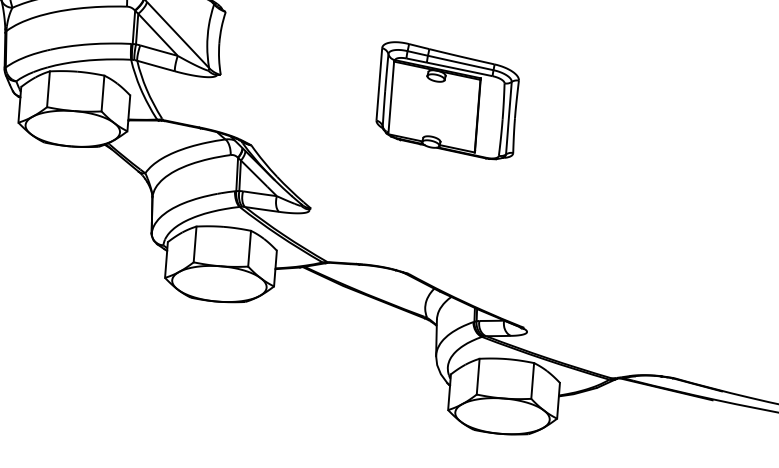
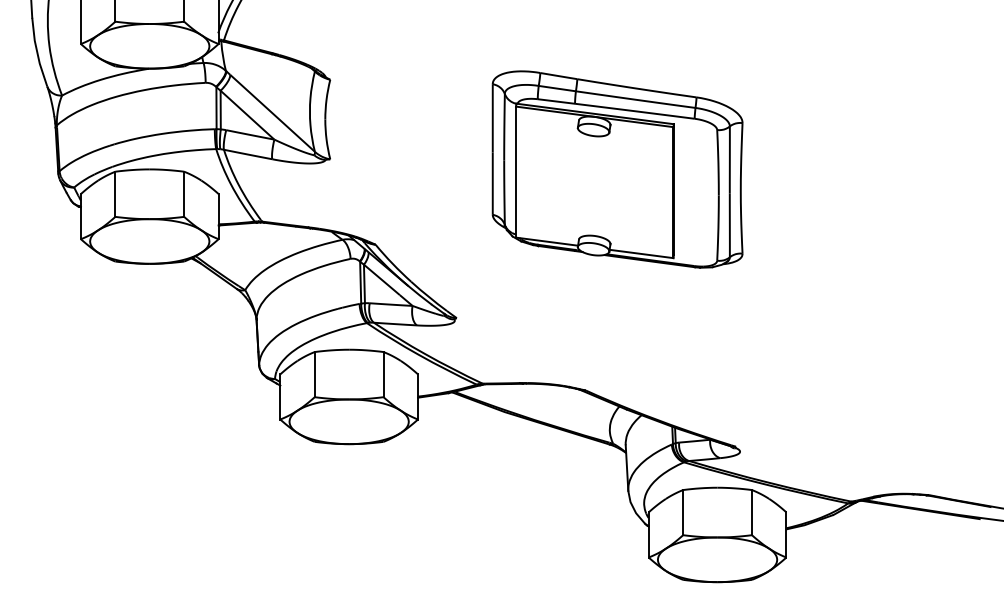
part: (447, 100) -> (617, 169), size x1.43

